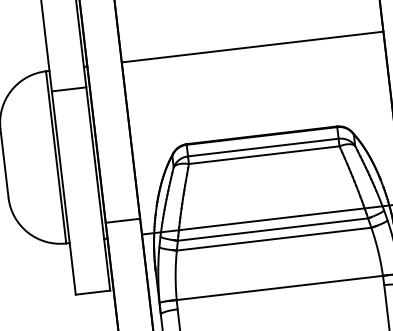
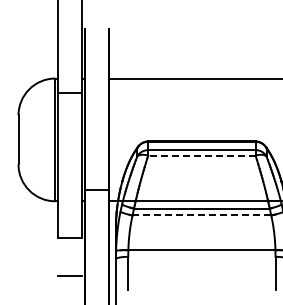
line: (263, 155) -> (201, 155), solid -> dashed
line: (273, 239) -> (201, 215), solid -> dashed

